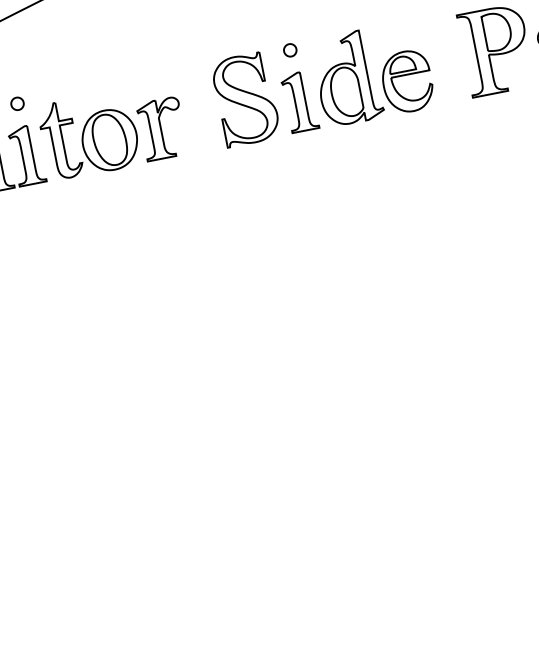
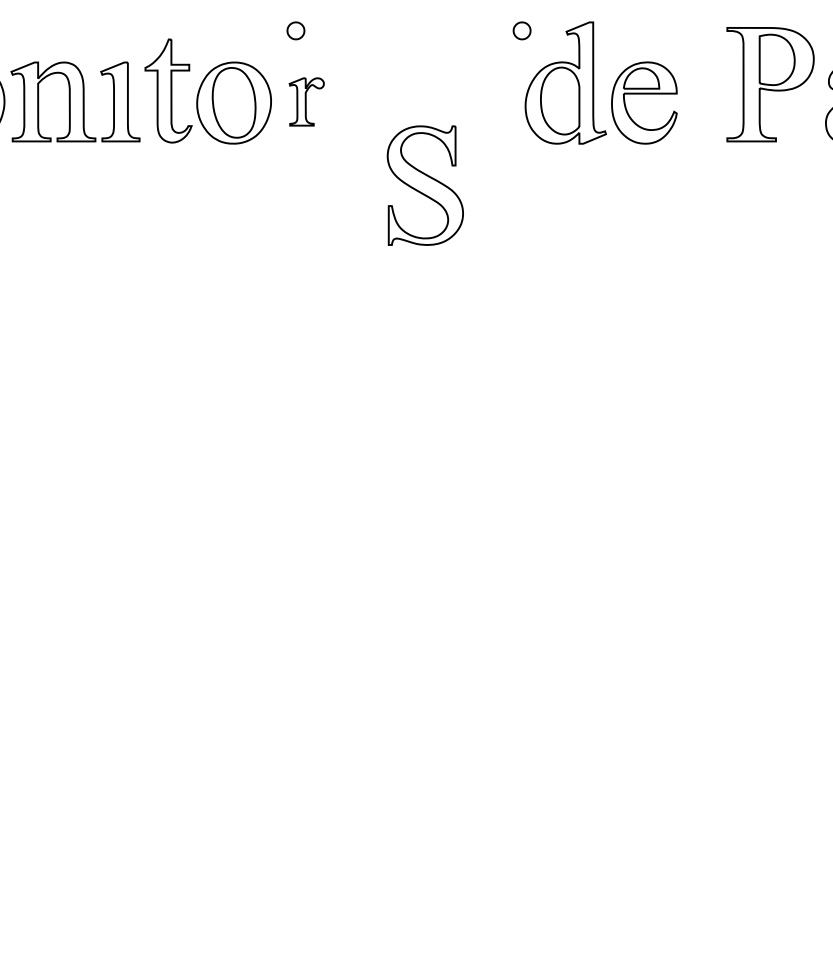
part: (289, 50) -> (521, 30), moved
part: (245, 99) -> (424, 185), moved
part: (299, 101) -> (496, 101), removed
part: (17, 103) -> (295, 30), moved
part: (162, 128) -> (306, 101), size x0.6

